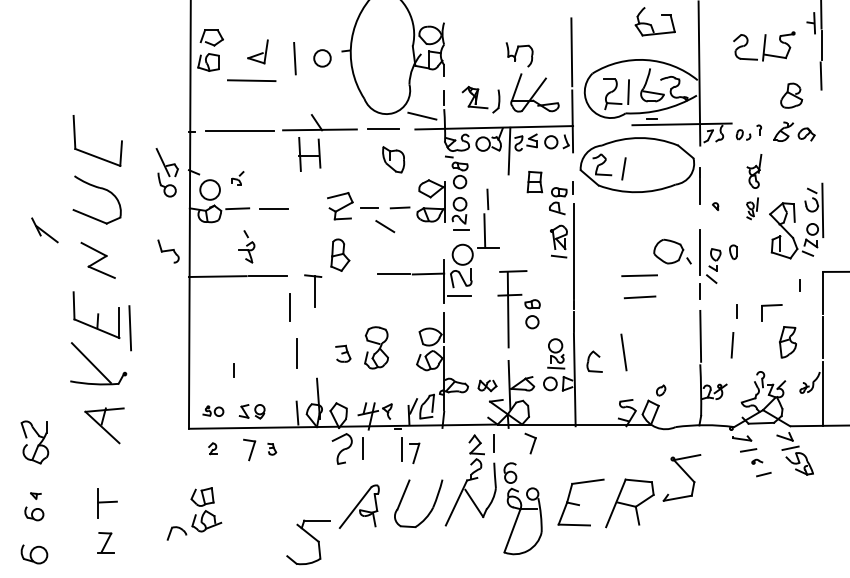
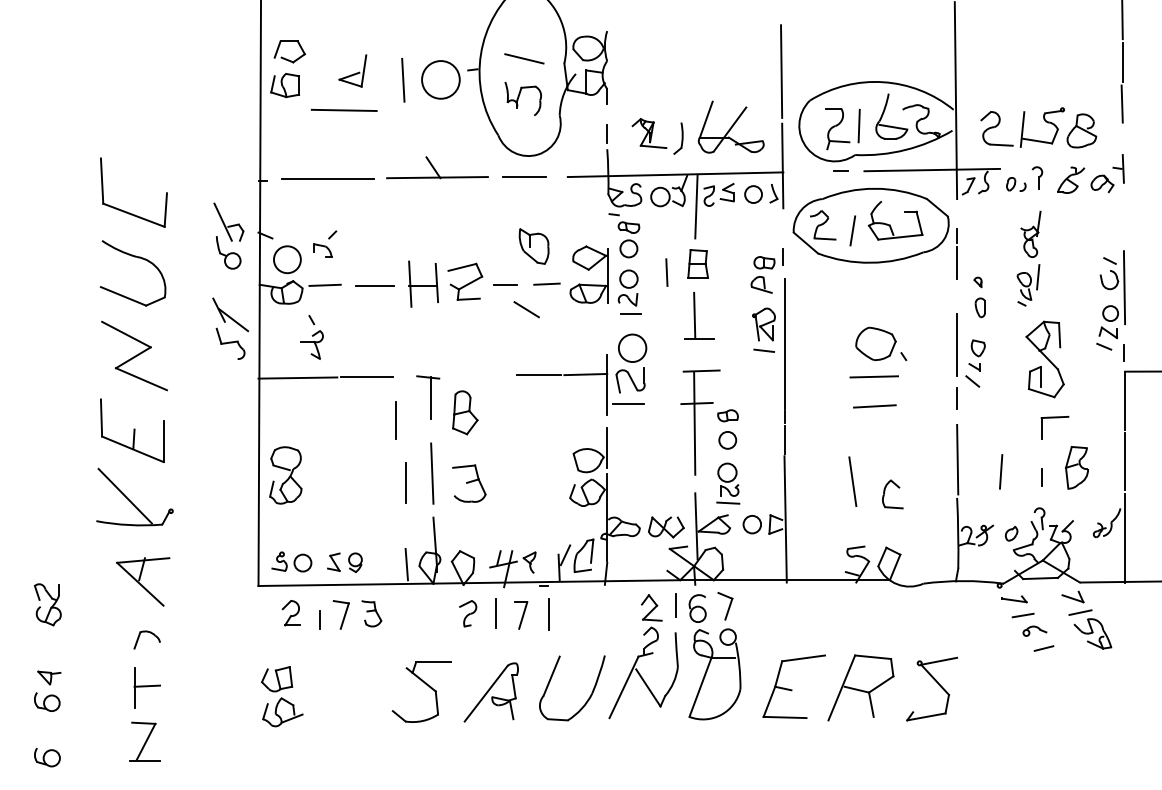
part: (811, 22) -> (1118, 168), moved
part: (651, 24) -> (890, 224), moved
part: (764, 46) -> (1022, 127), moved
part: (519, 55) -> (522, 99), moved
circle: (322, 58) -> (440, 79), size x1.67
line: (422, 115) -> (524, 58), moved
line: (651, 118) -> (840, 170), moved
part: (759, 129) -> (1037, 177), size x1.67
part: (309, 153) -> (423, 283), moved
part: (393, 159) -> (533, 246), moved
part: (237, 178) -> (325, 243), size x1.43
part: (534, 181) -> (697, 263), moved
part: (752, 208) -> (1028, 285), size x1.43
part: (44, 230) -> (230, 314), moved
part: (488, 230) -> (699, 315), moved
part: (783, 230) -> (1044, 359), moved
part: (246, 246) -> (311, 337), moved
part: (672, 251) -> (881, 343), moved
part: (732, 252) -> (979, 307), moved
part: (340, 254) -> (465, 412), moved
part: (98, 260) -> (134, 355), size x1.43
line: (799, 284) -> (1123, 352), moved
line: (737, 311) -> (1041, 477), moved
line: (130, 328) -> (432, 473), moved
part: (376, 347) -> (285, 475), moved
part: (343, 353) -> (469, 483), size x1.67
part: (556, 353) -> (728, 483), moved
part: (589, 359) -> (885, 491), moved
line: (233, 369) -> (319, 619), moved
part: (487, 385) -> (666, 527), size x1.43
part: (661, 390) -> (1011, 533), moved
part: (213, 410) -> (291, 561), size x1.43
part: (34, 442) -> (47, 604), size x0.71
part: (212, 448) -> (290, 613), size x1.67
part: (271, 448) -> (371, 613), size x1.67
part: (342, 448) -> (468, 613), size x0.62
part: (415, 453) -> (521, 615), moved
part: (756, 461) -> (1034, 630), size x1.67
part: (685, 473) -> (936, 682), moved
part: (35, 495) -> (49, 677), size x1.67
part: (522, 508) -> (714, 657), moved
part: (176, 527) -> (146, 632), moved
part: (311, 537) -> (426, 685), moved
part: (105, 542) -> (144, 741), size x1.43
part: (34, 554) -> (47, 757), size x0.71

